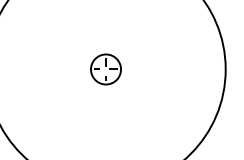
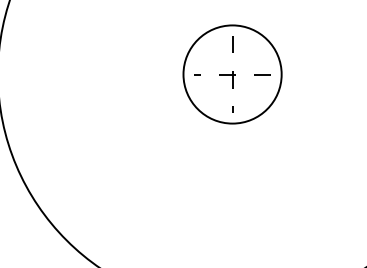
part: (105, 69) -> (231, 74), size x1.67

